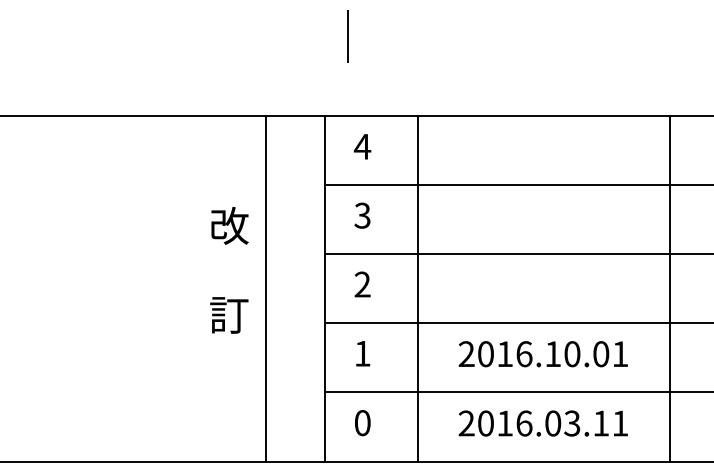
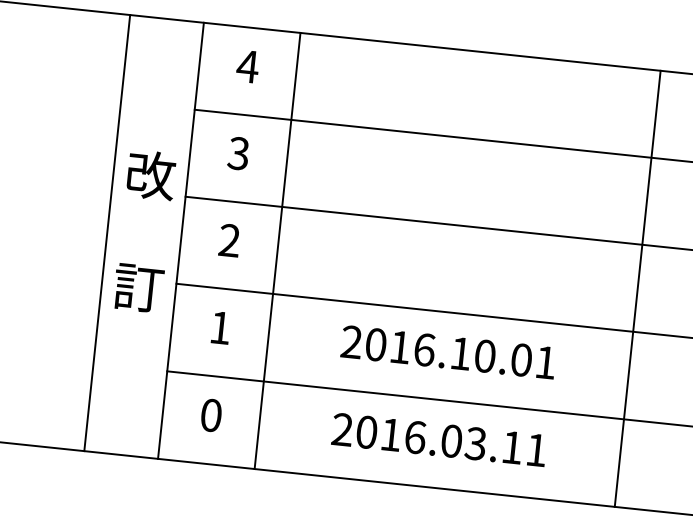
text: (229, 270) -> (144, 231), moved
line: (418, 288) -> (278, 250), moved
line: (670, 288) -> (637, 288), moved

